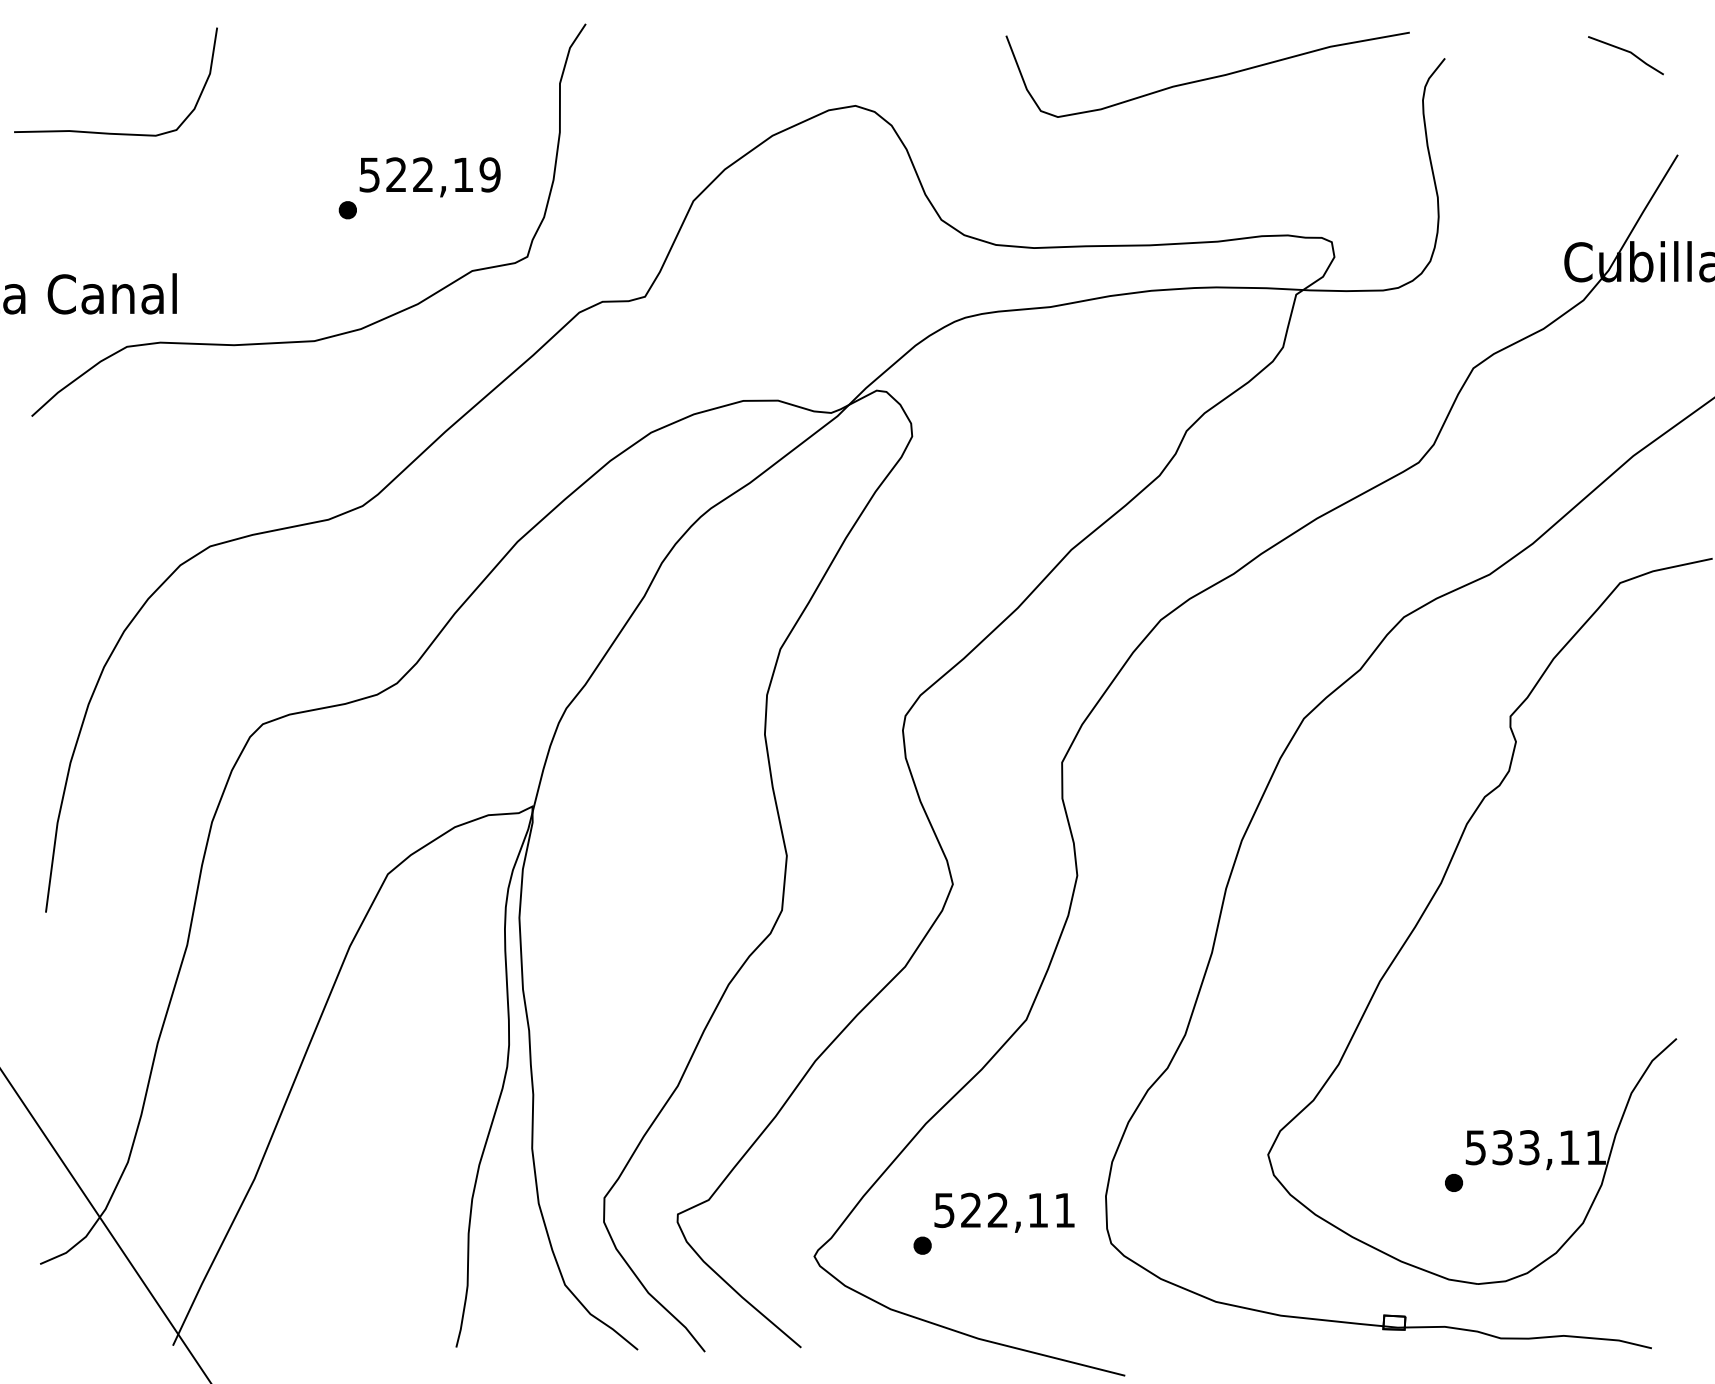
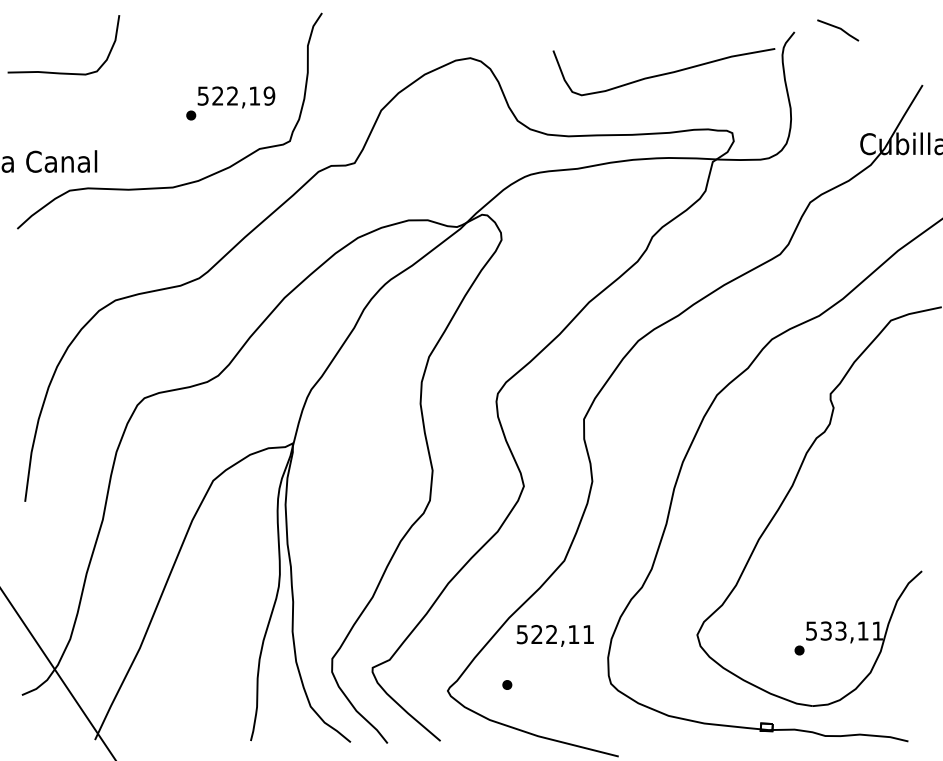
line: (1628, 53) -> (839, 29), moved
curve: (1206, 77) -> (663, 73), moved
text: (1002, 1212) -> (554, 635), moved

